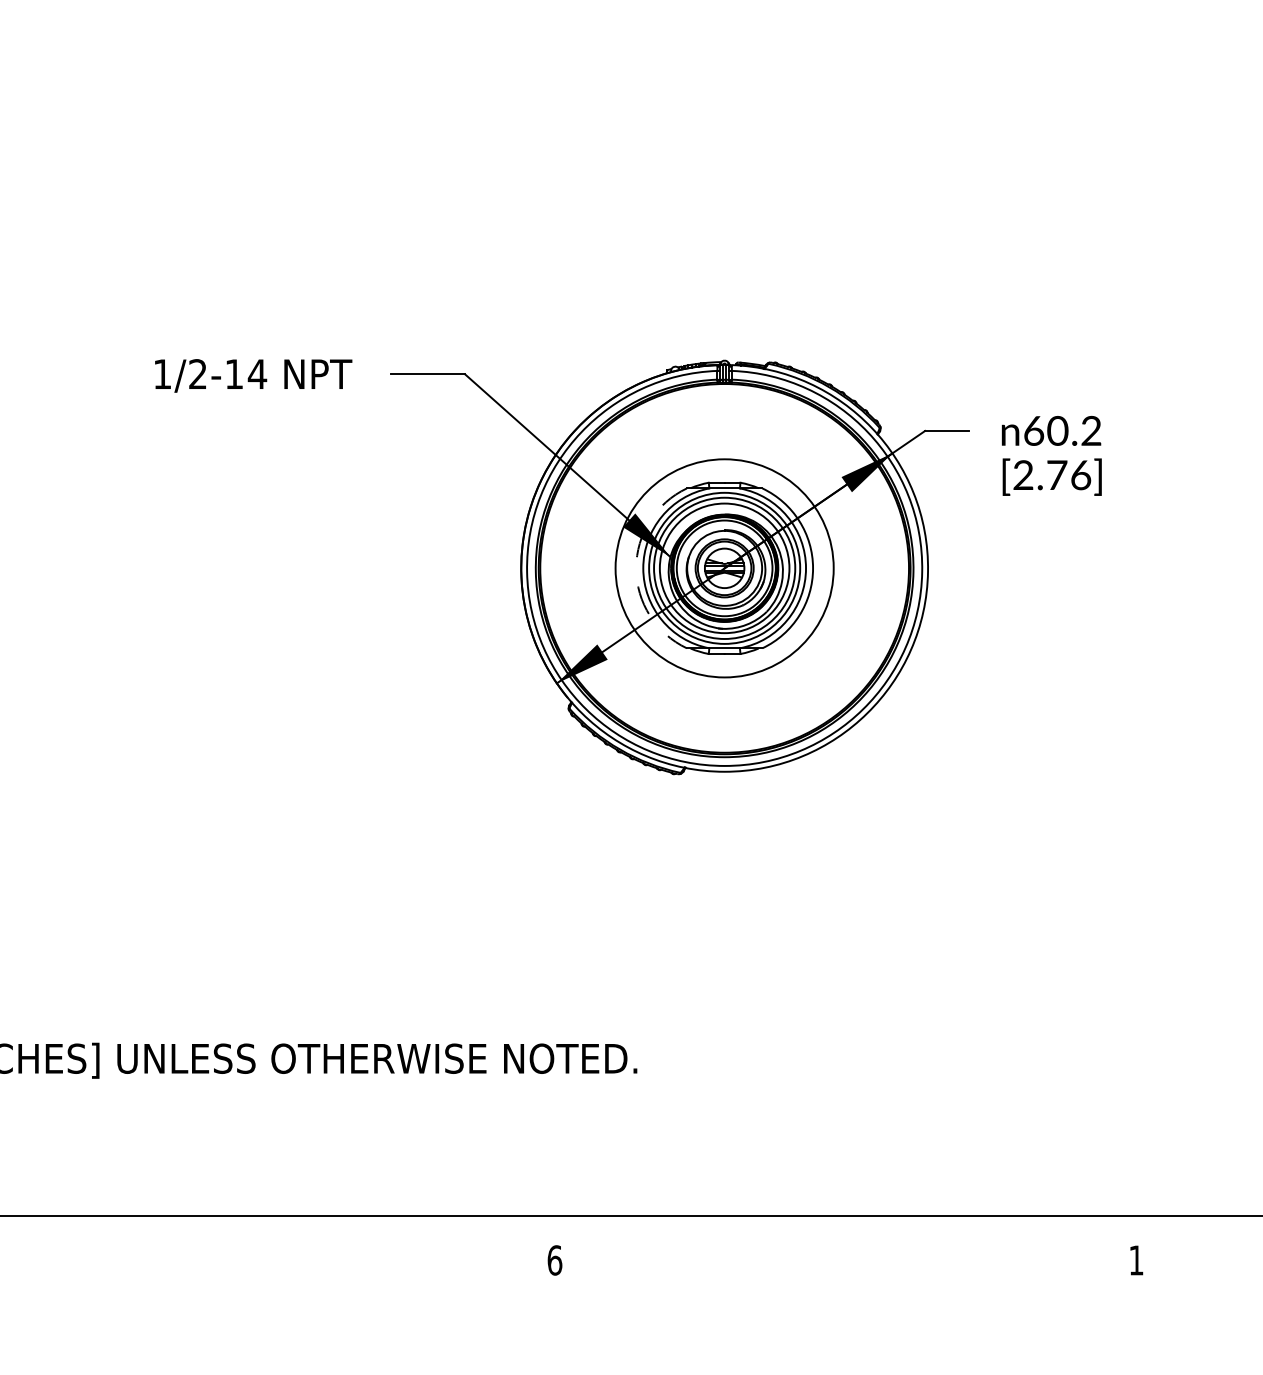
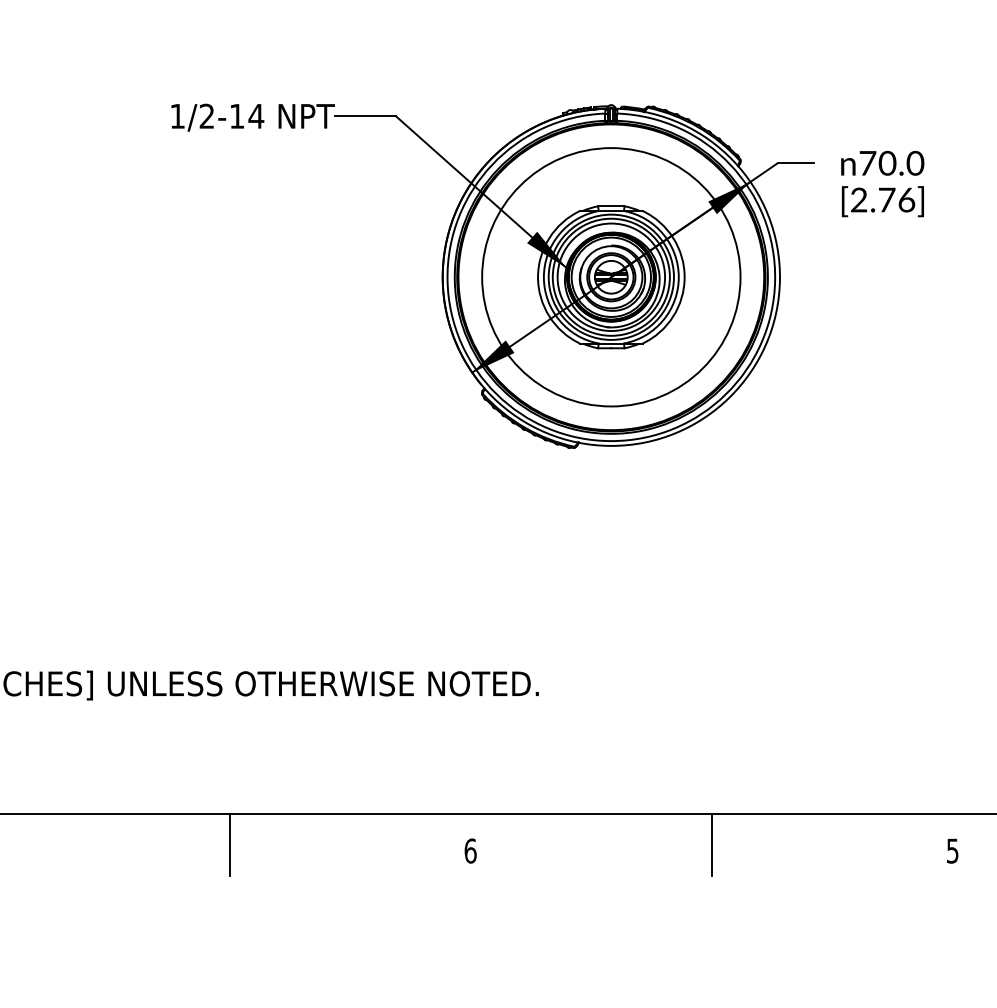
text: (253, 375) -> (253, 117), moved
text: (1063, 430) -> (892, 162), 60.2 -> 70.0
arc: (636, 568) -> (538, 277), dashed -> solid
circle: (724, 568) -> (611, 277), size x1.43
line: (264, 1252) -> (229, 844), added
line: (845, 1252) -> (711, 844), added
text: (1136, 1260) -> (952, 851), 1 -> 5

